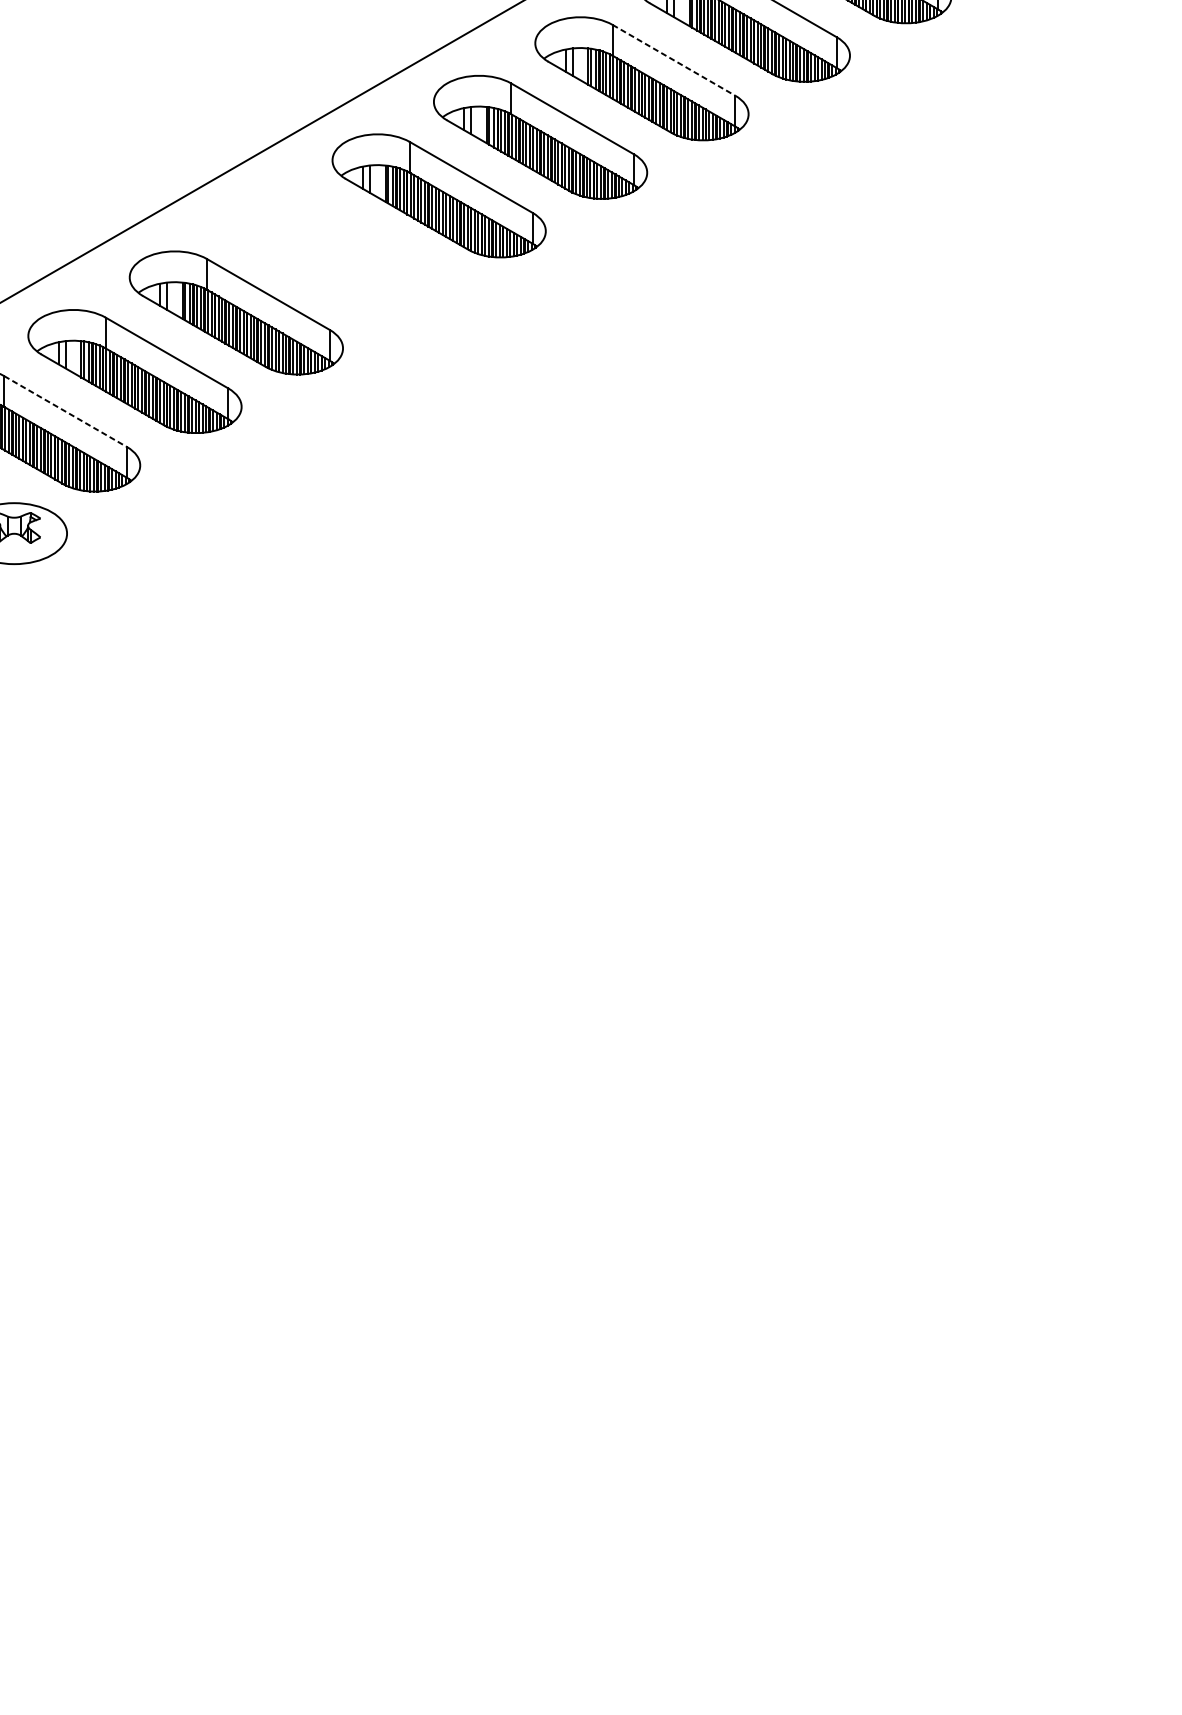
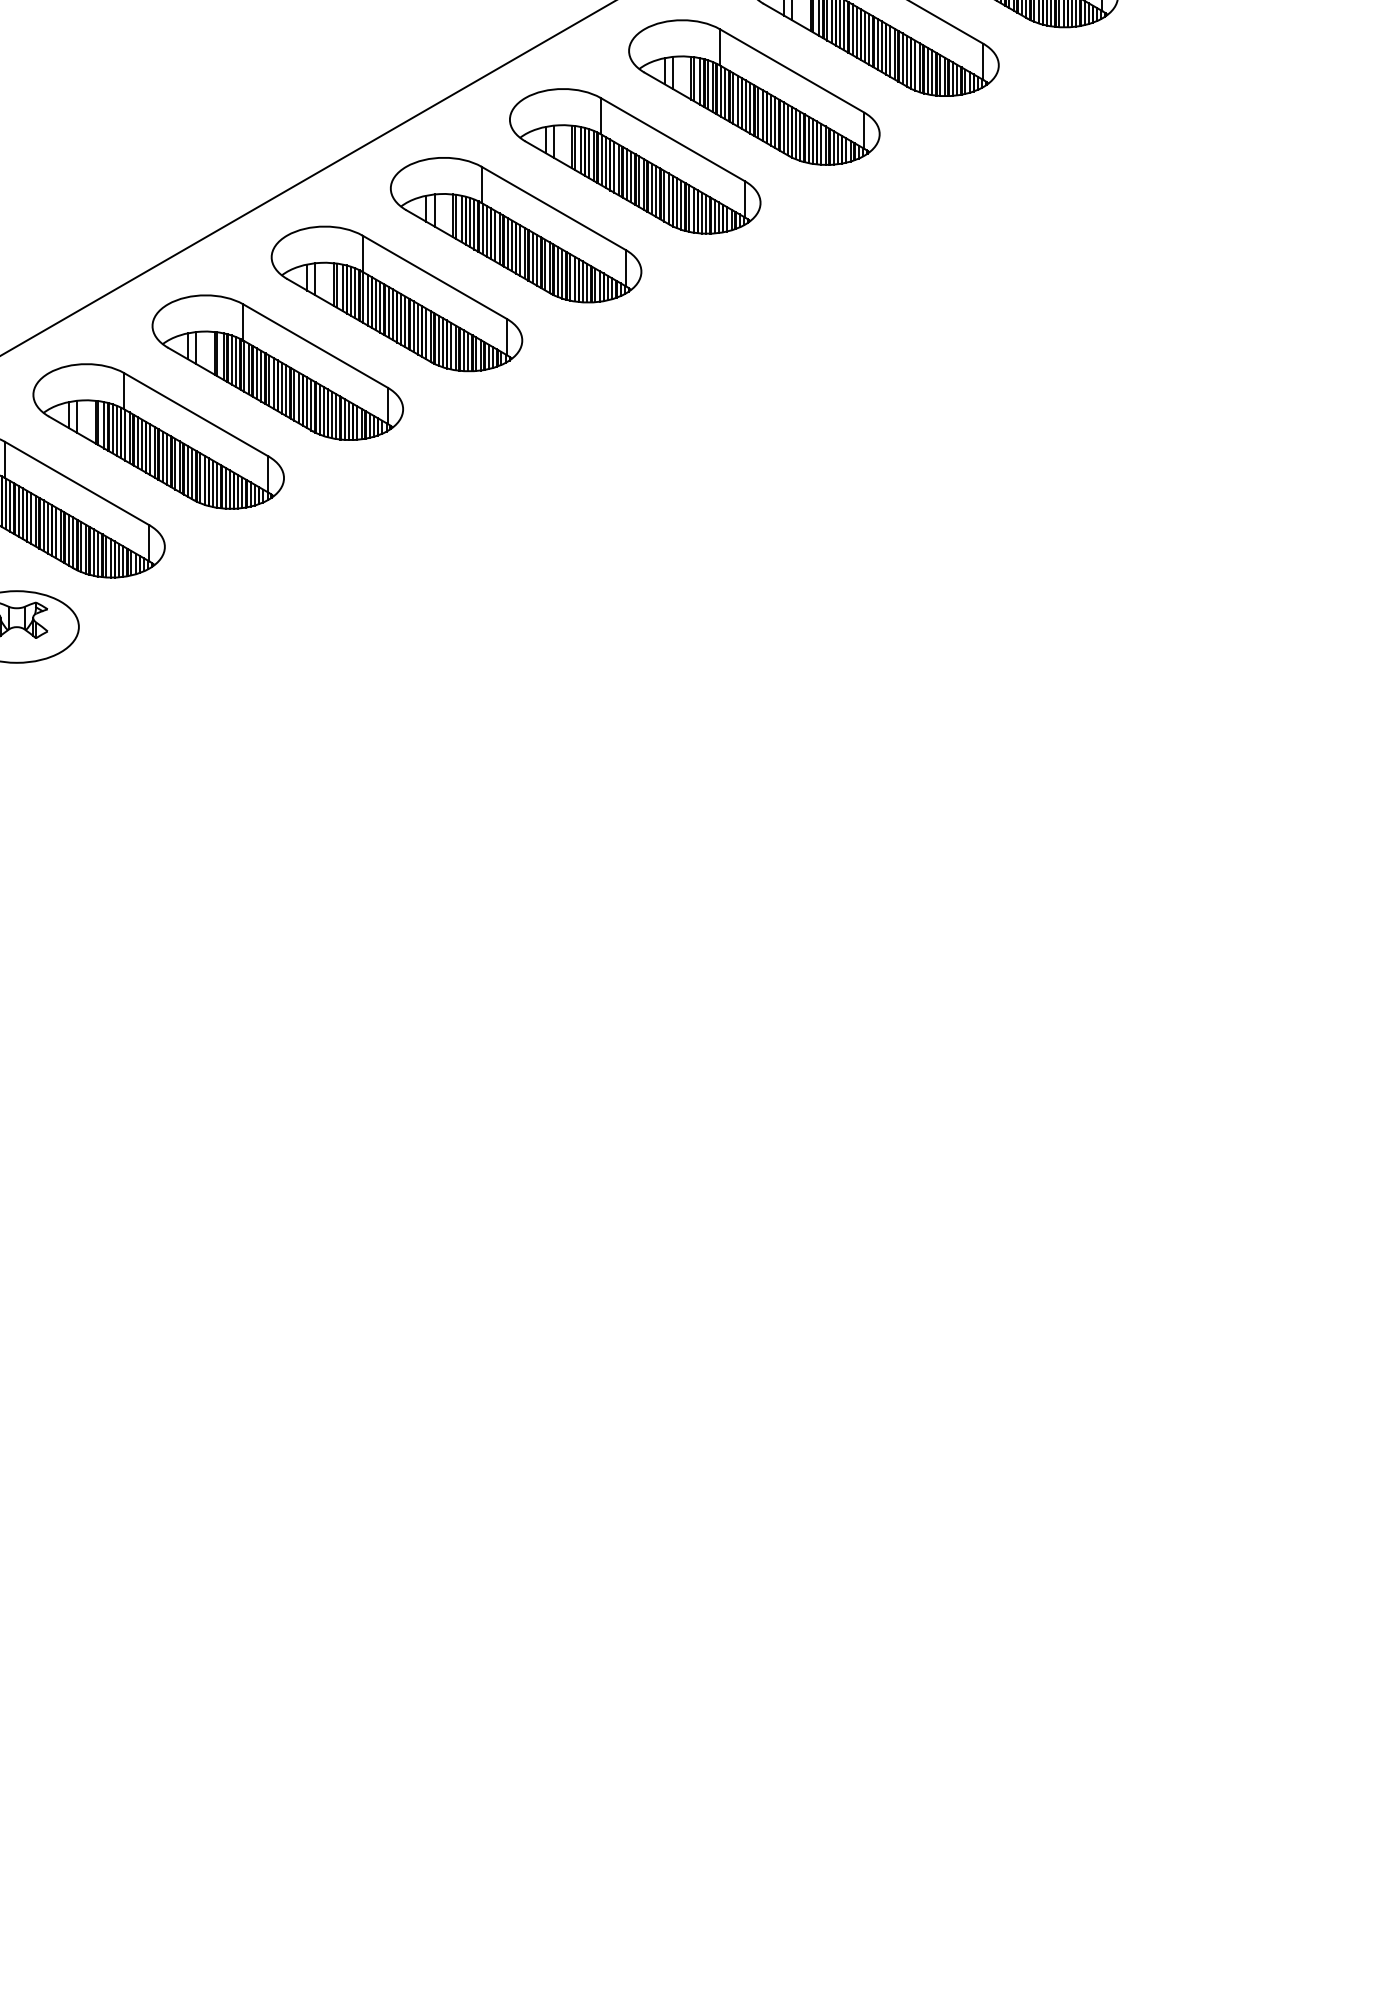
line: (674, 60) -> (792, 71), dashed -> solid
part: (337, 254) -> (396, 298), added
line: (65, 411) -> (77, 483), dashed -> solid

